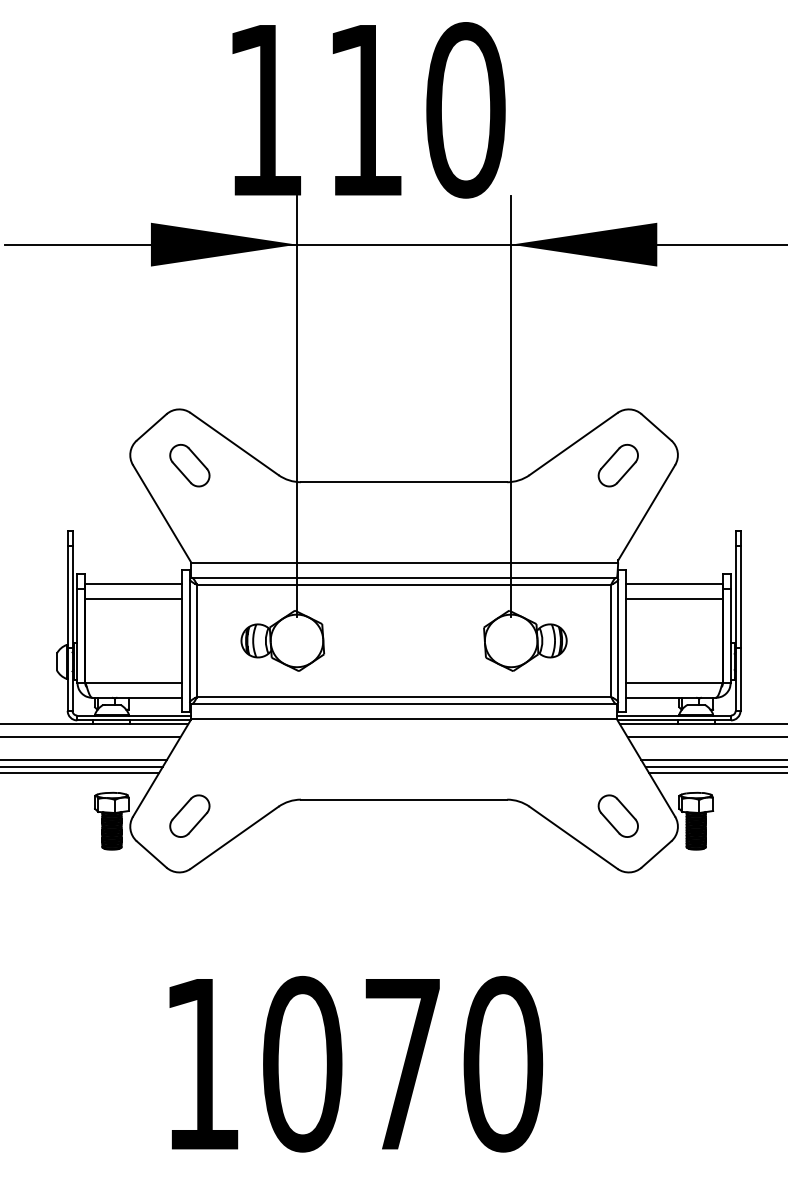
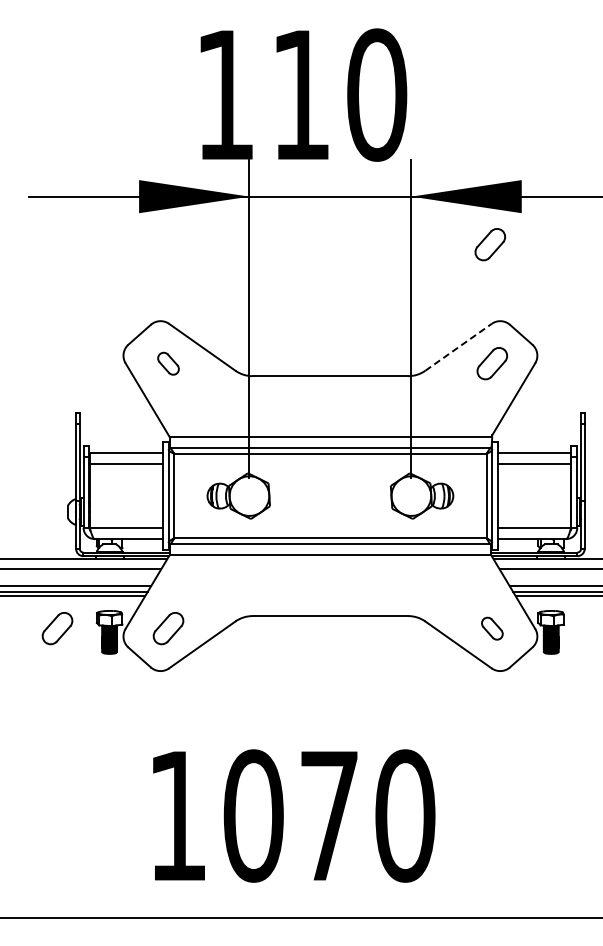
part: (615, 307) -> (490, 244), added
line: (573, 444) -> (458, 347), solid -> dashed
part: (189, 465) -> (168, 363), size x0.7
part: (42, 816) -> (57, 628), added
part: (618, 816) -> (492, 628), size x0.7

